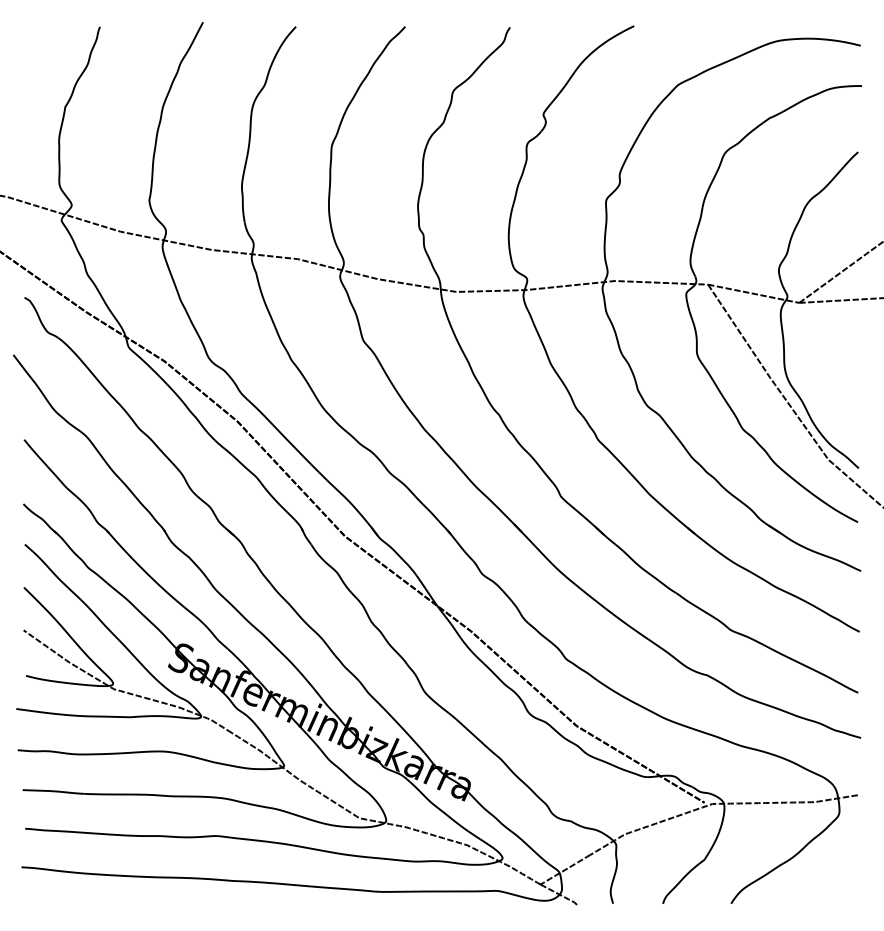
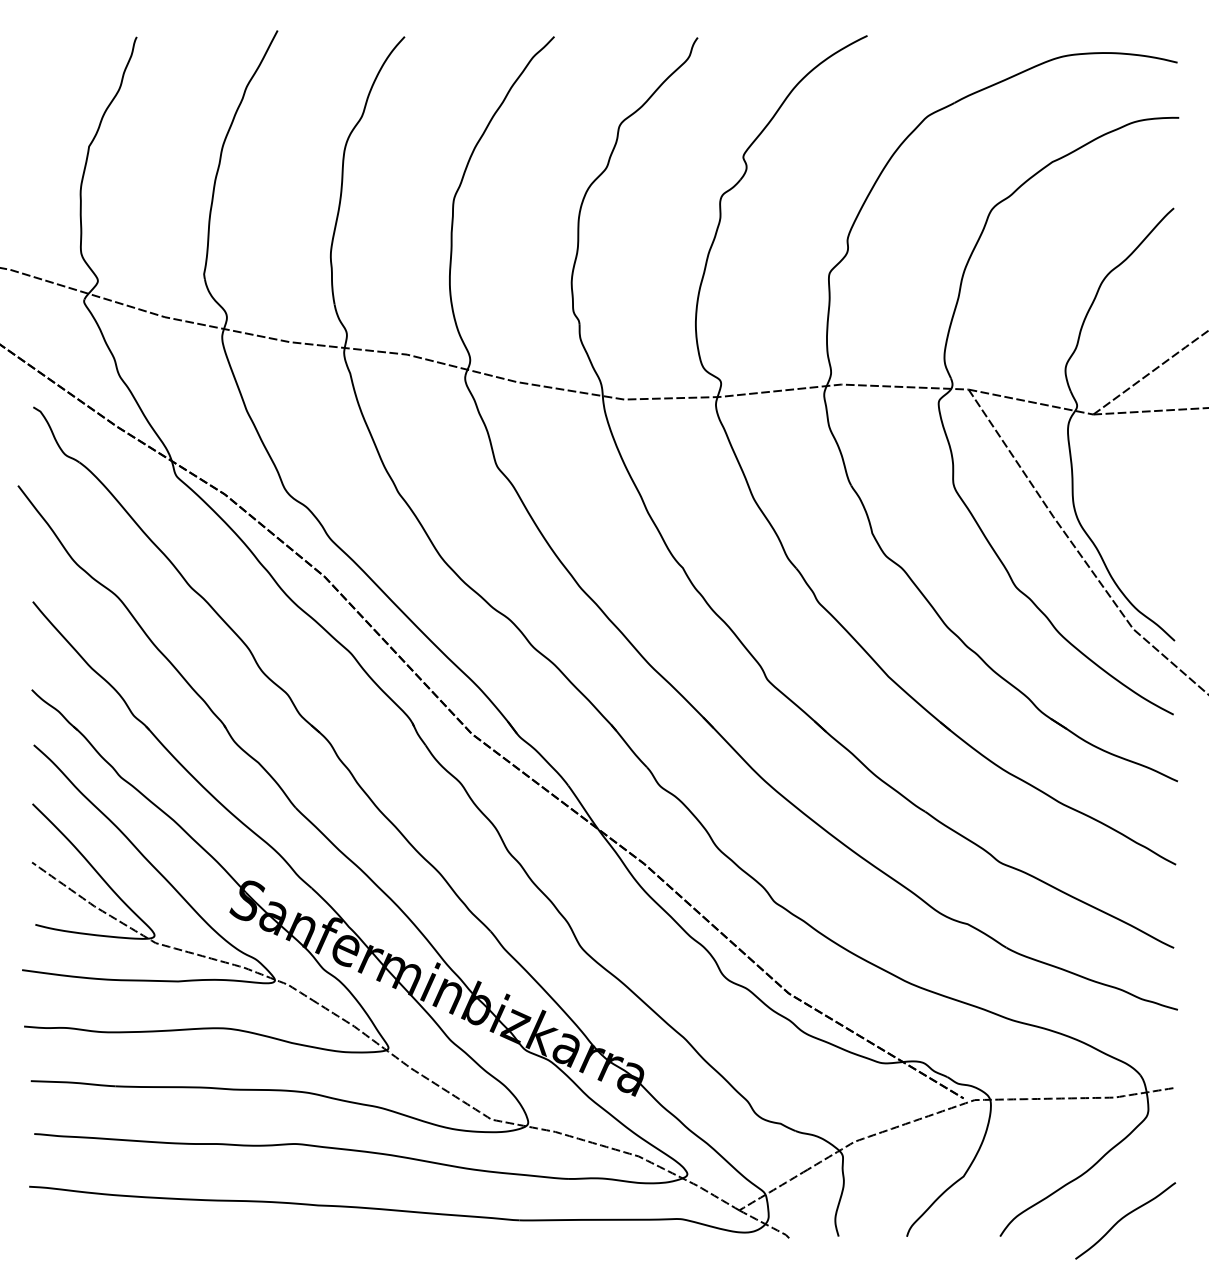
curve: (822, 890) -> (1125, 1218), added

